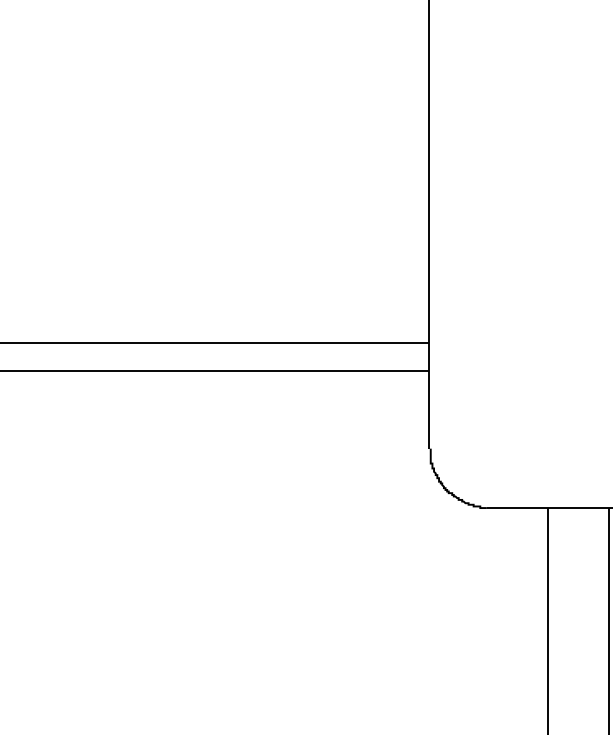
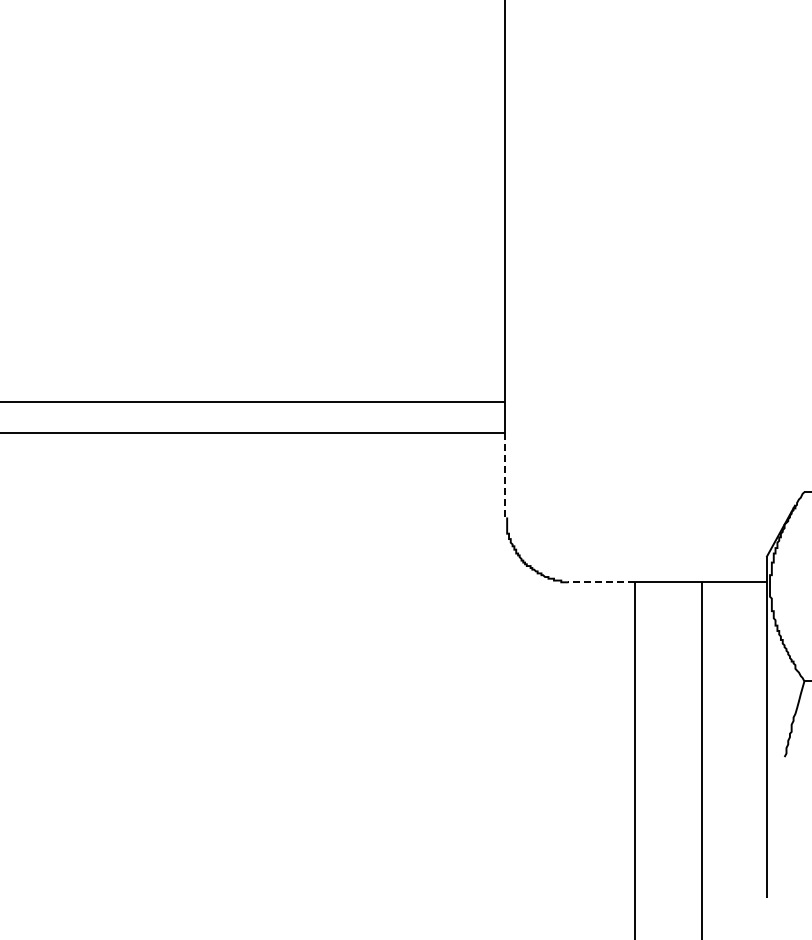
line: (429, 409) -> (505, 474), solid -> dashed
line: (517, 508) -> (601, 582), solid -> dashed

